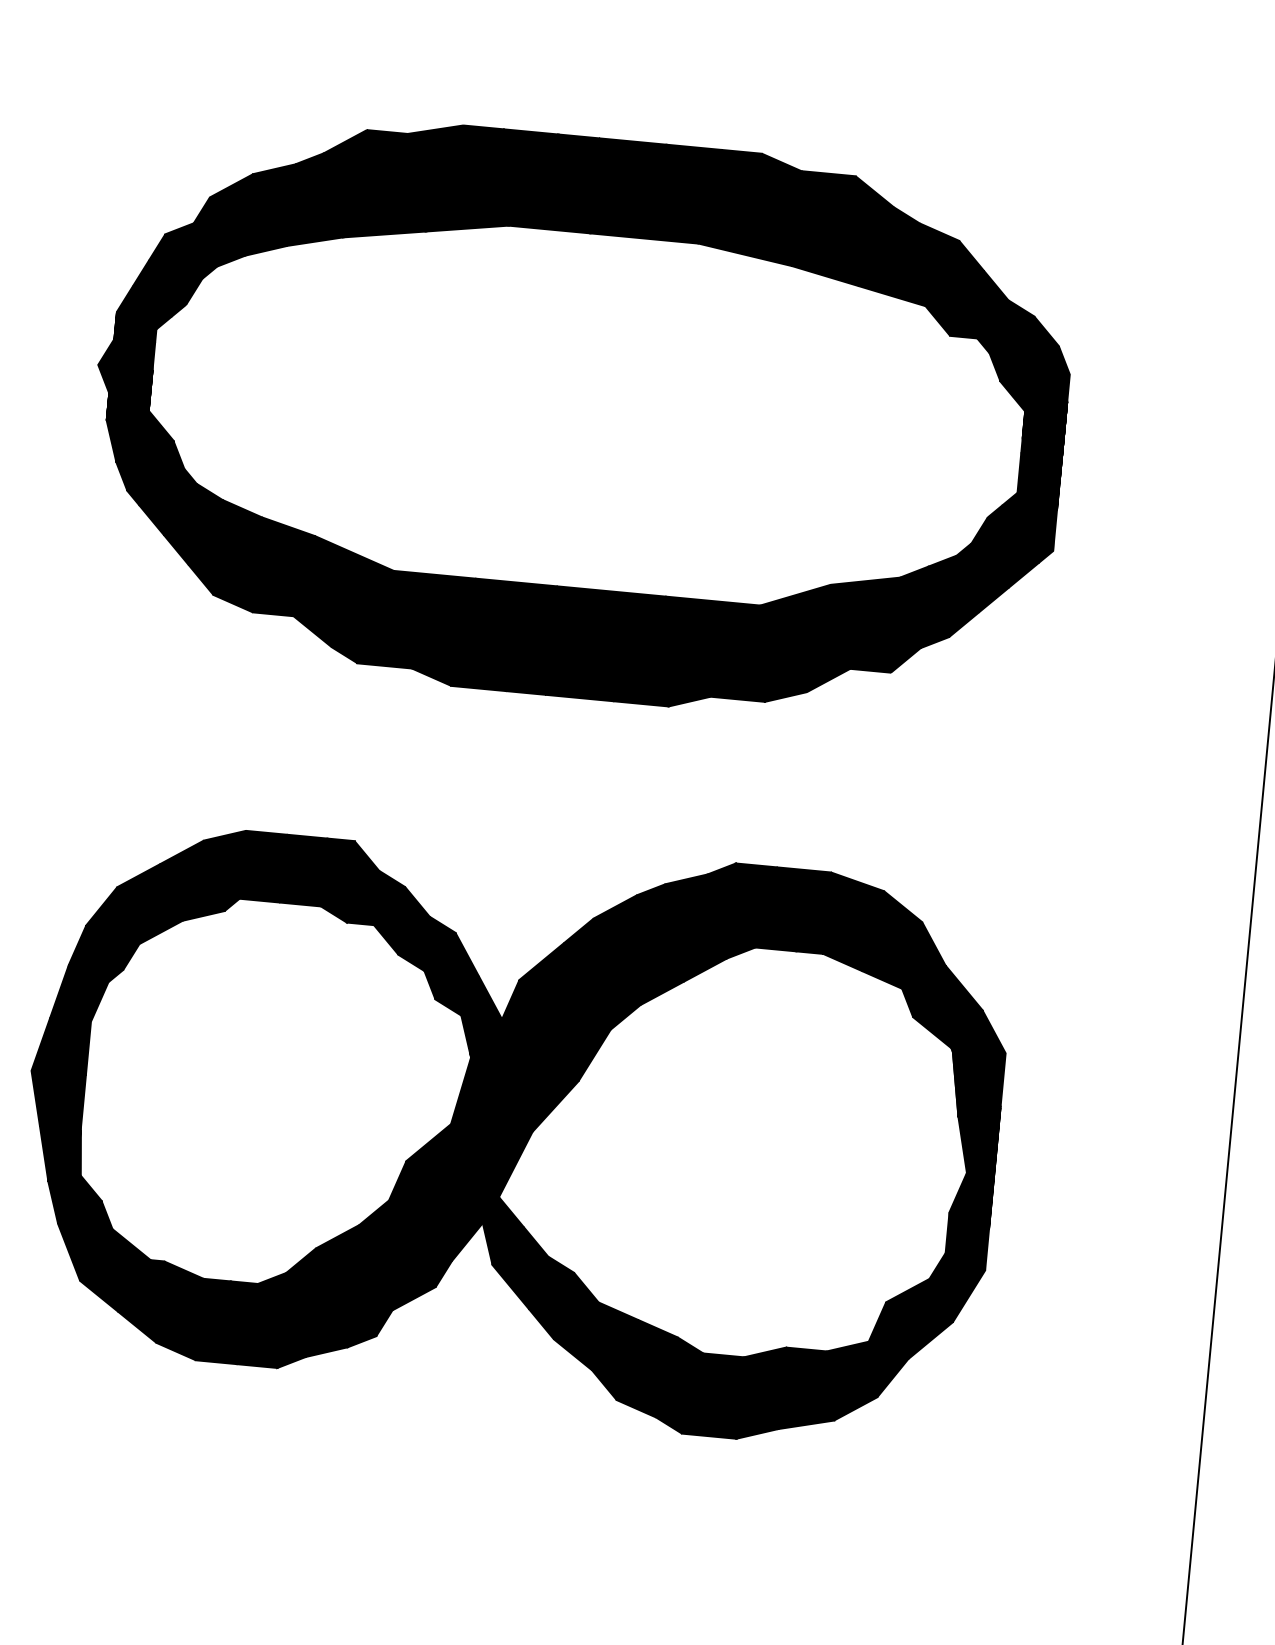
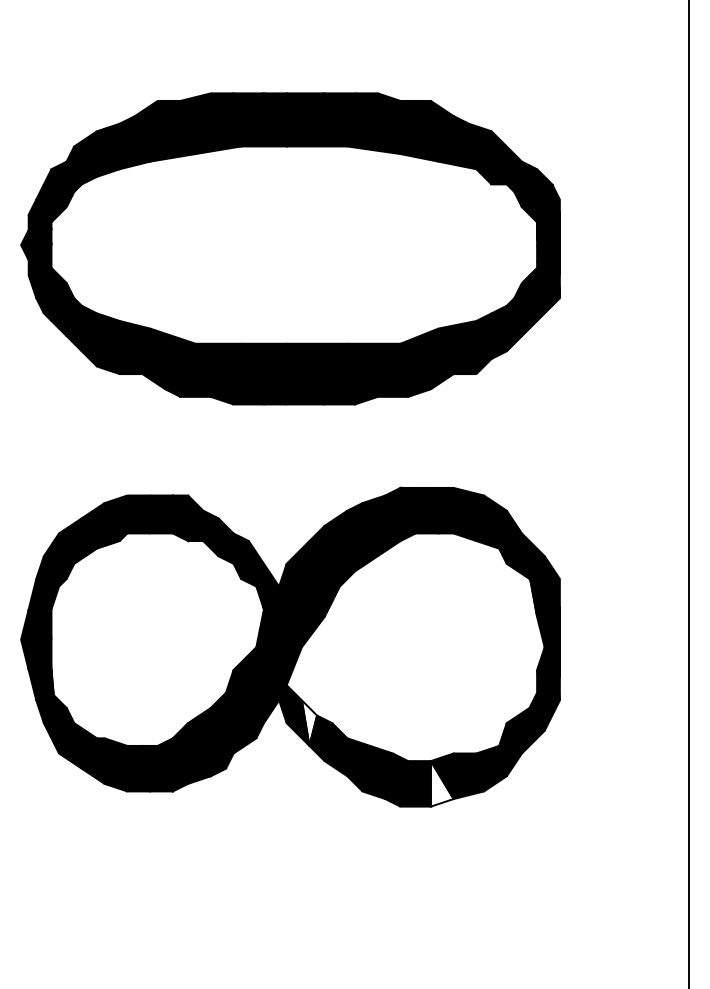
fill: (533, 1267) -> (309, 722), removed
fill: (759, 1399) -> (441, 783), removed

